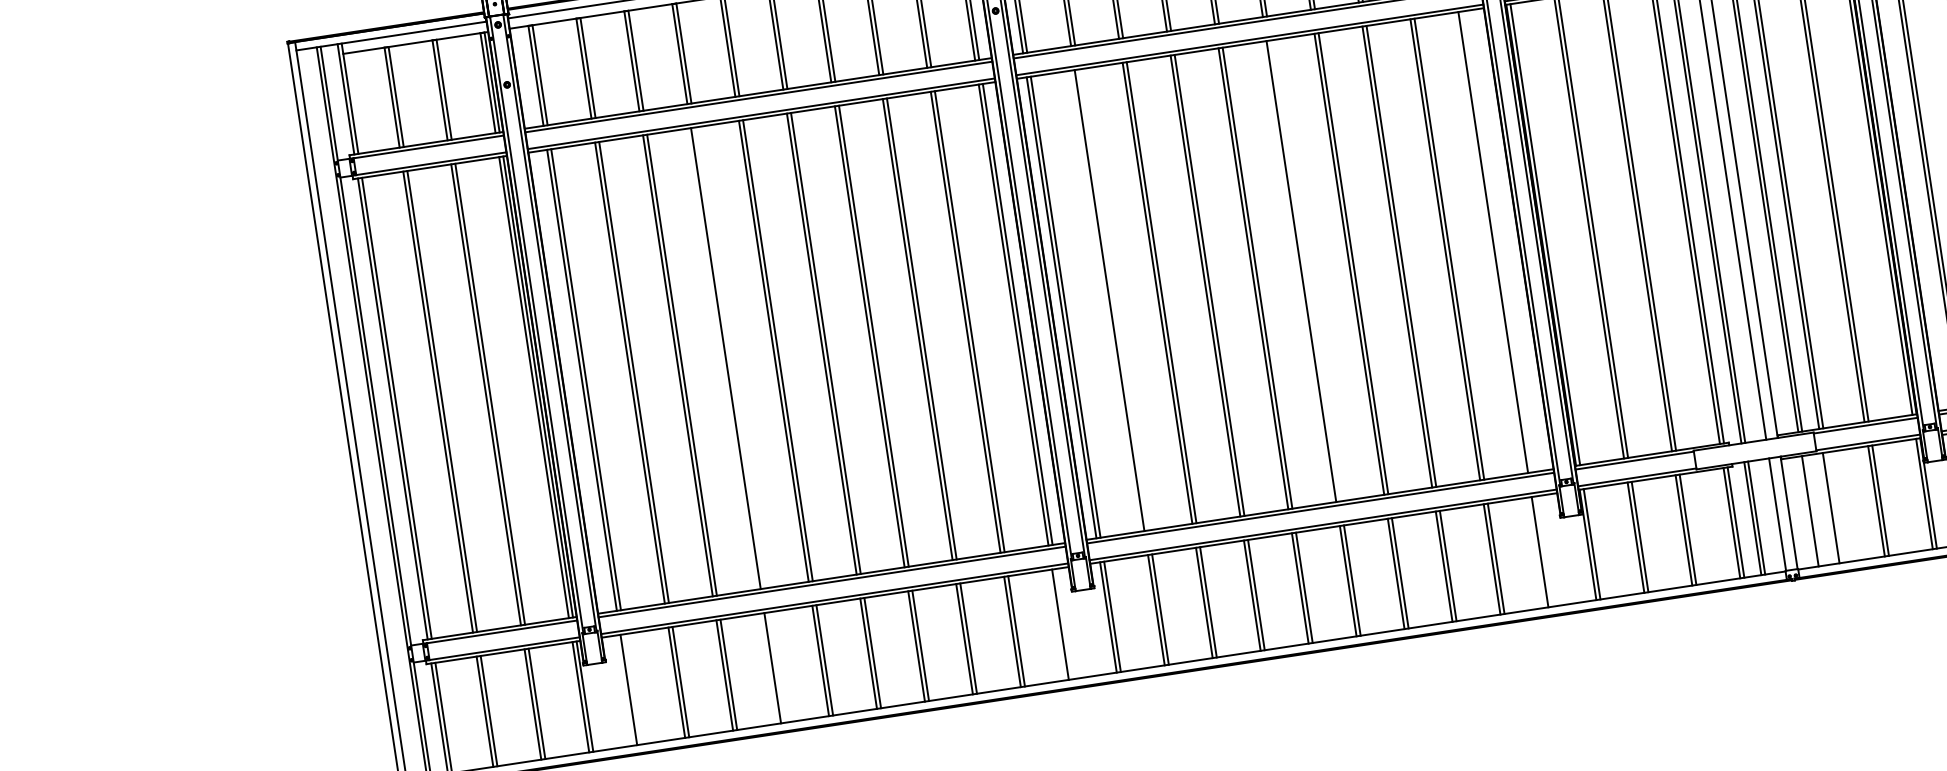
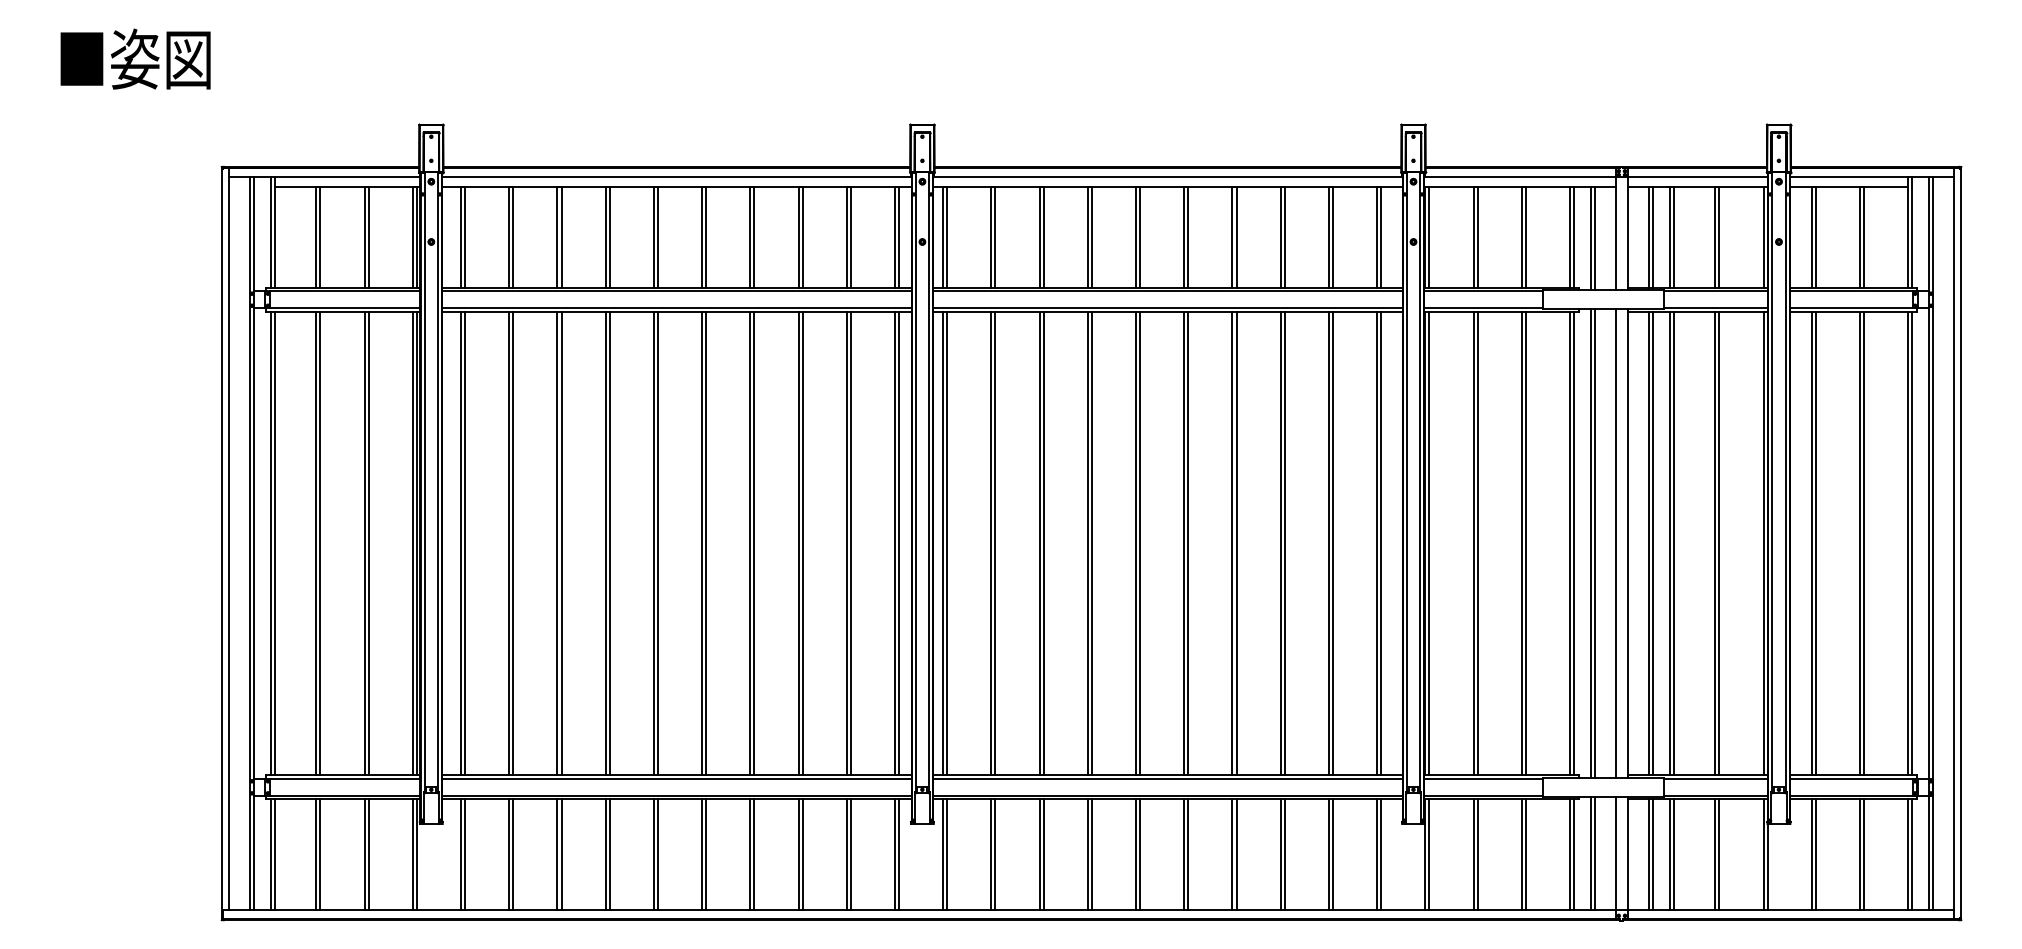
line: (1497, 241) -> (1381, 543), added
line: (1305, 270) -> (1188, 543), added
line: (1113, 299) -> (995, 543), added
line: (729, 357) -> (609, 543), added
line: (1834, 507) -> (1673, 854), added
line: (1813, 510) -> (1652, 854), added
line: (1544, 551) -> (1381, 854), added
line: (1064, 623) -> (899, 854), added
line: (776, 667) -> (609, 854), added
line: (633, 689) -> (465, 854), added

